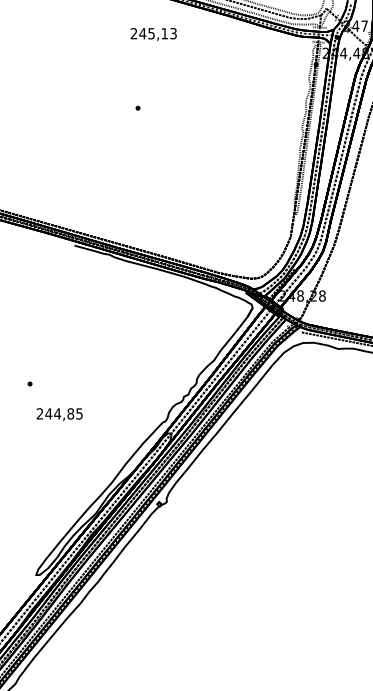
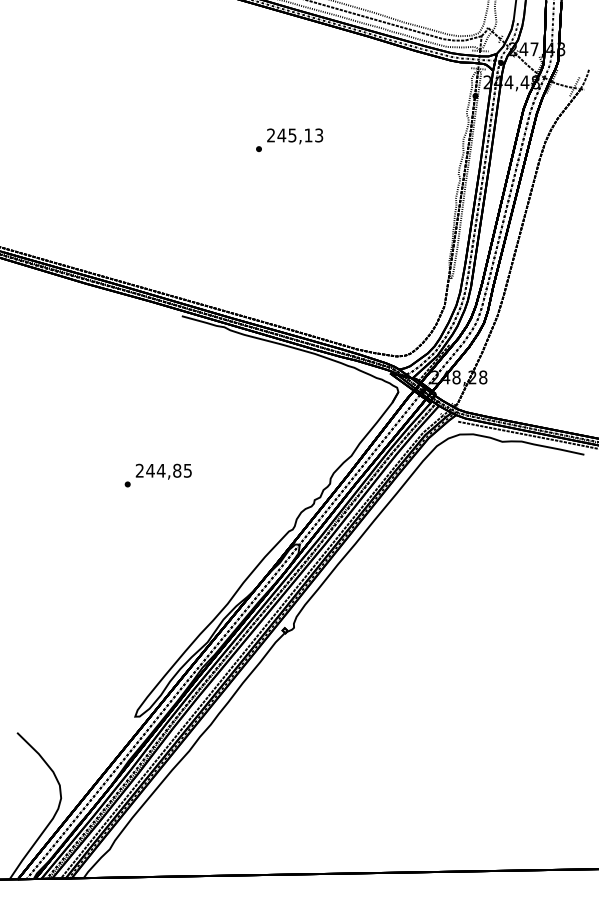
text: (154, 34) -> (295, 136), moved
text: (59, 414) -> (163, 471), moved

